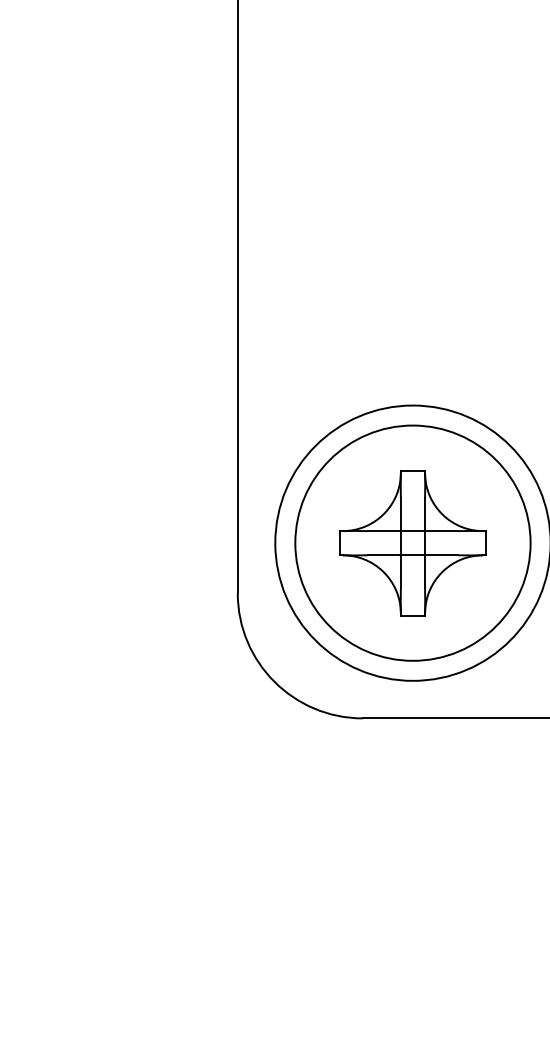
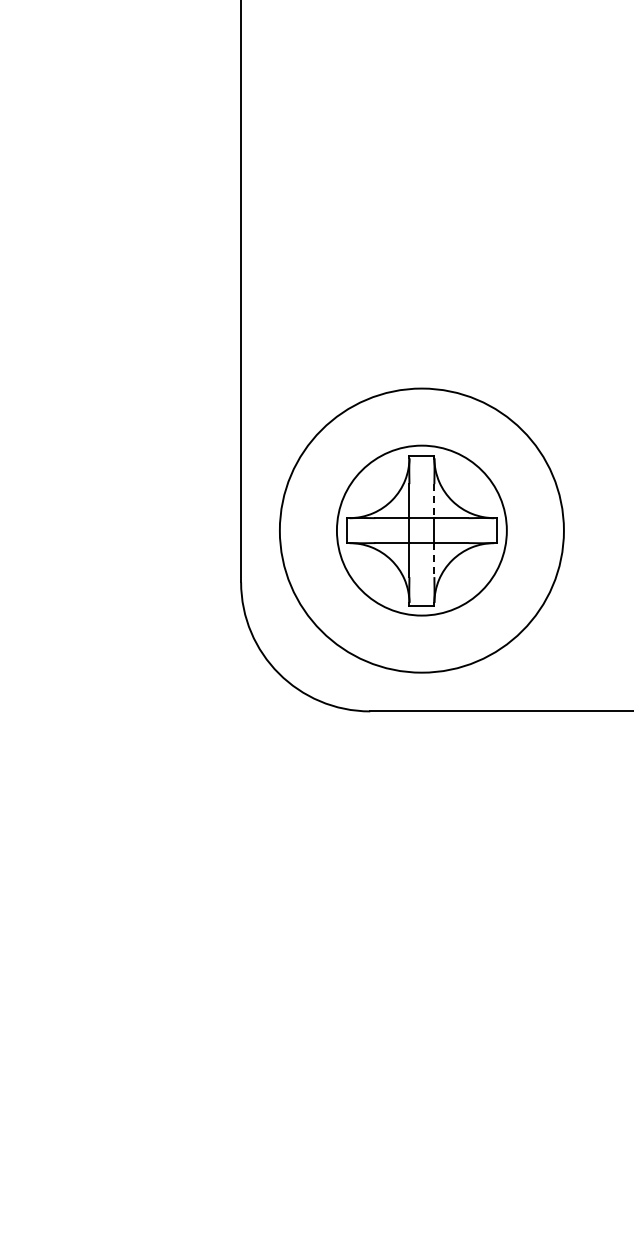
line: (425, 514) -> (434, 501), solid -> dashed
circle: (412, 543) -> (421, 530), size x0.7
line: (425, 572) -> (434, 560), solid -> dashed

